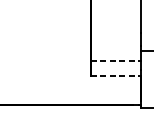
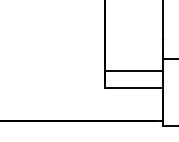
line: (115, 61) -> (134, 71), dashed -> solid
line: (115, 76) -> (134, 88), dashed -> solid

